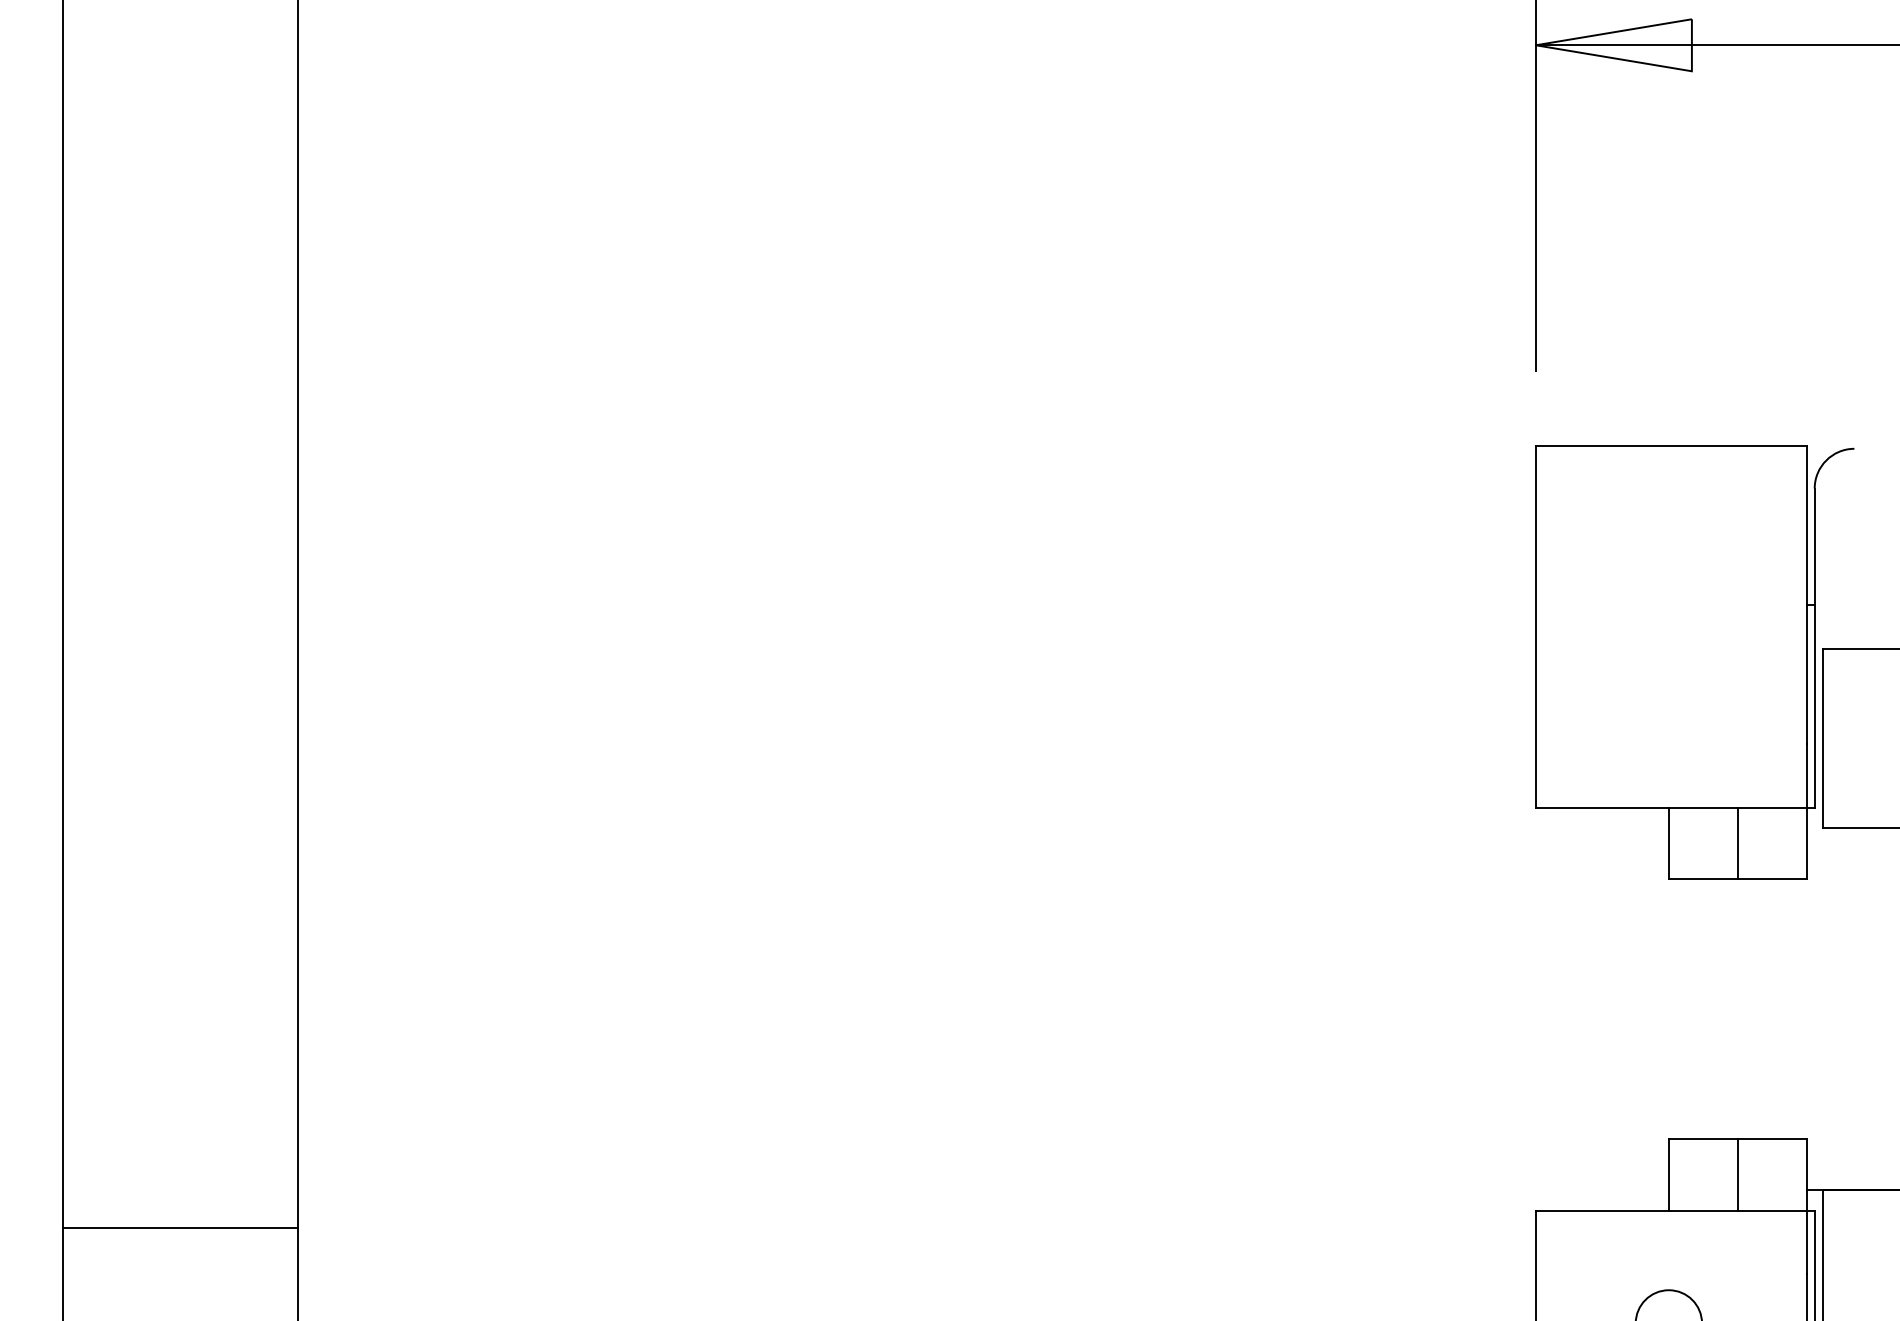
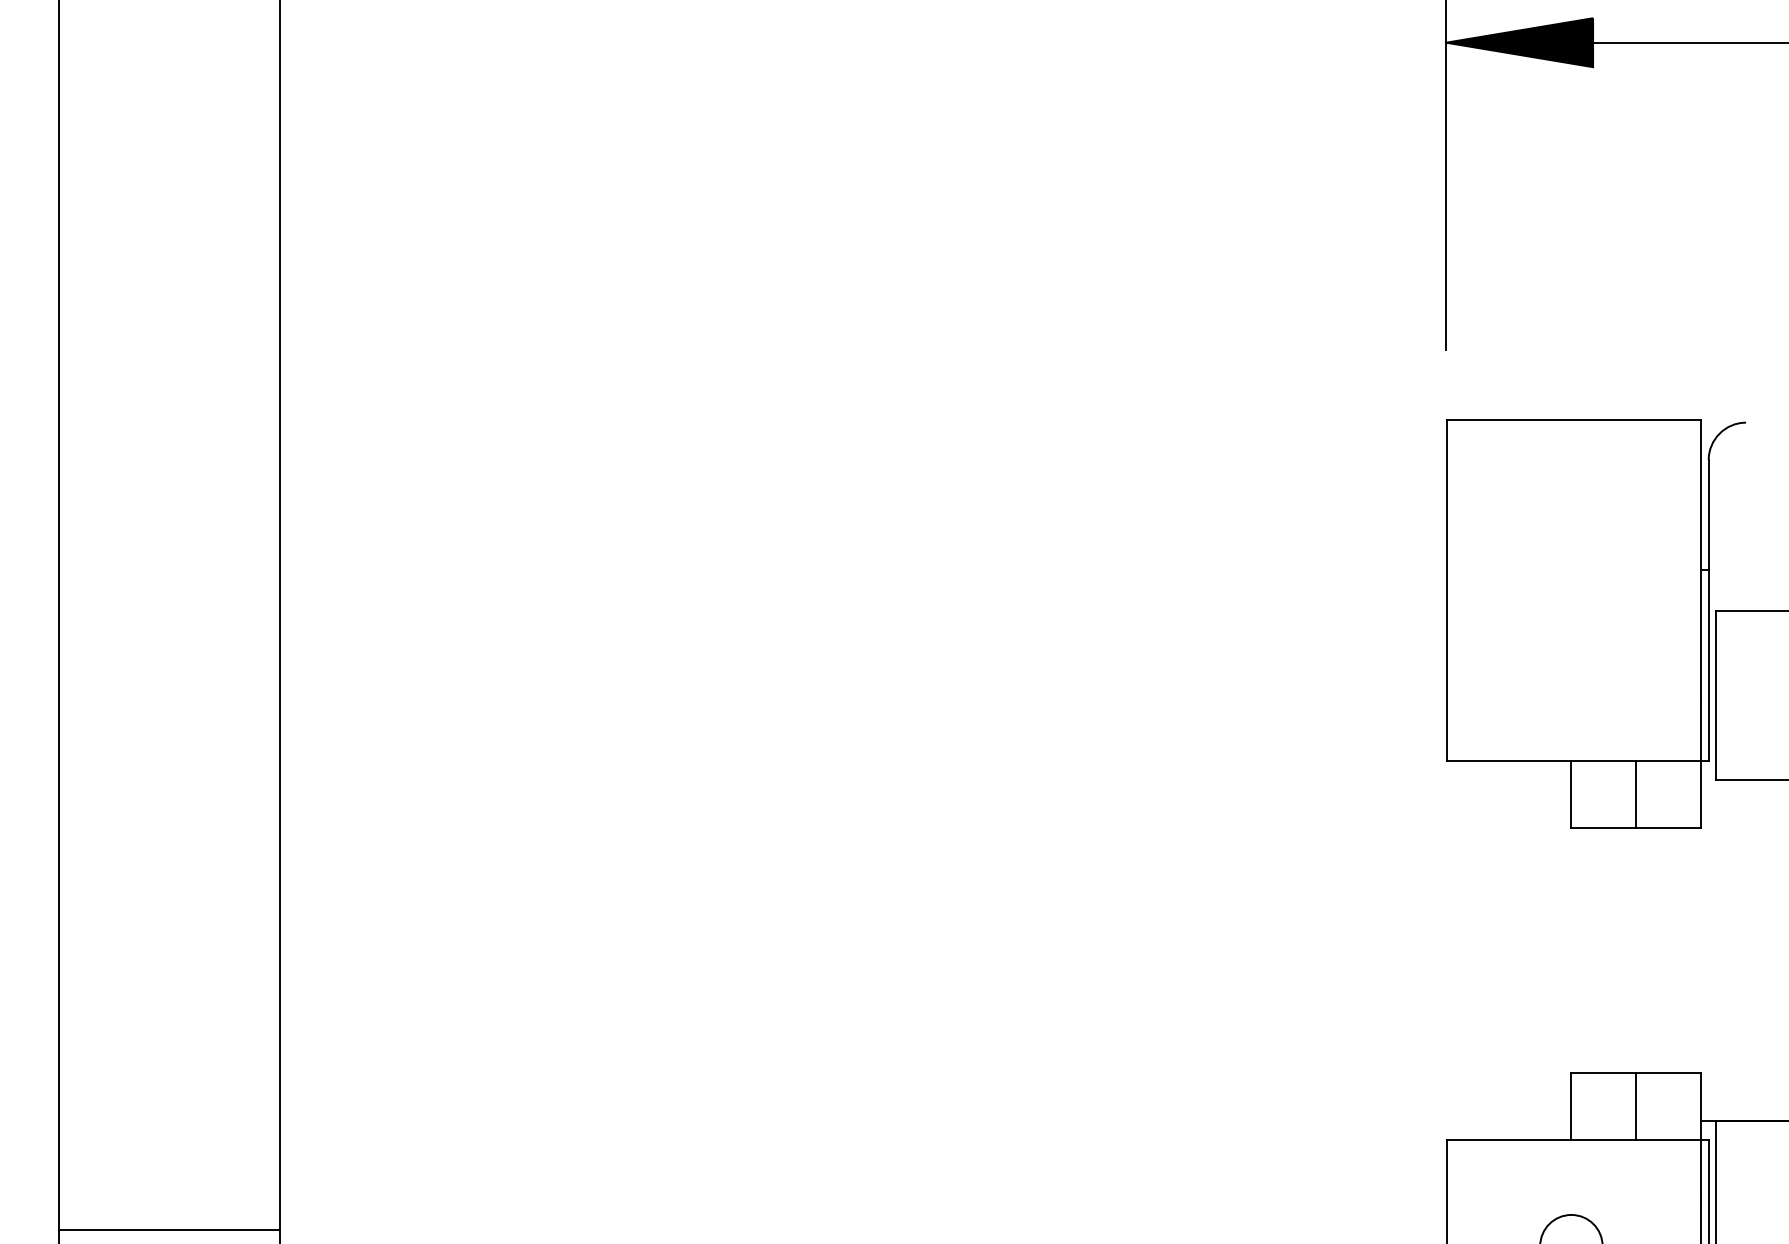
fill: (1613, 45) -> (1519, 42), added
line: (180, 1228) -> (169, 1230), moved

